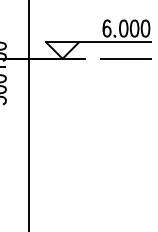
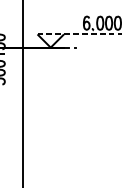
line: (99, 42) -> (80, 34), solid -> dashed
line: (125, 58) -> (101, 47), removed

